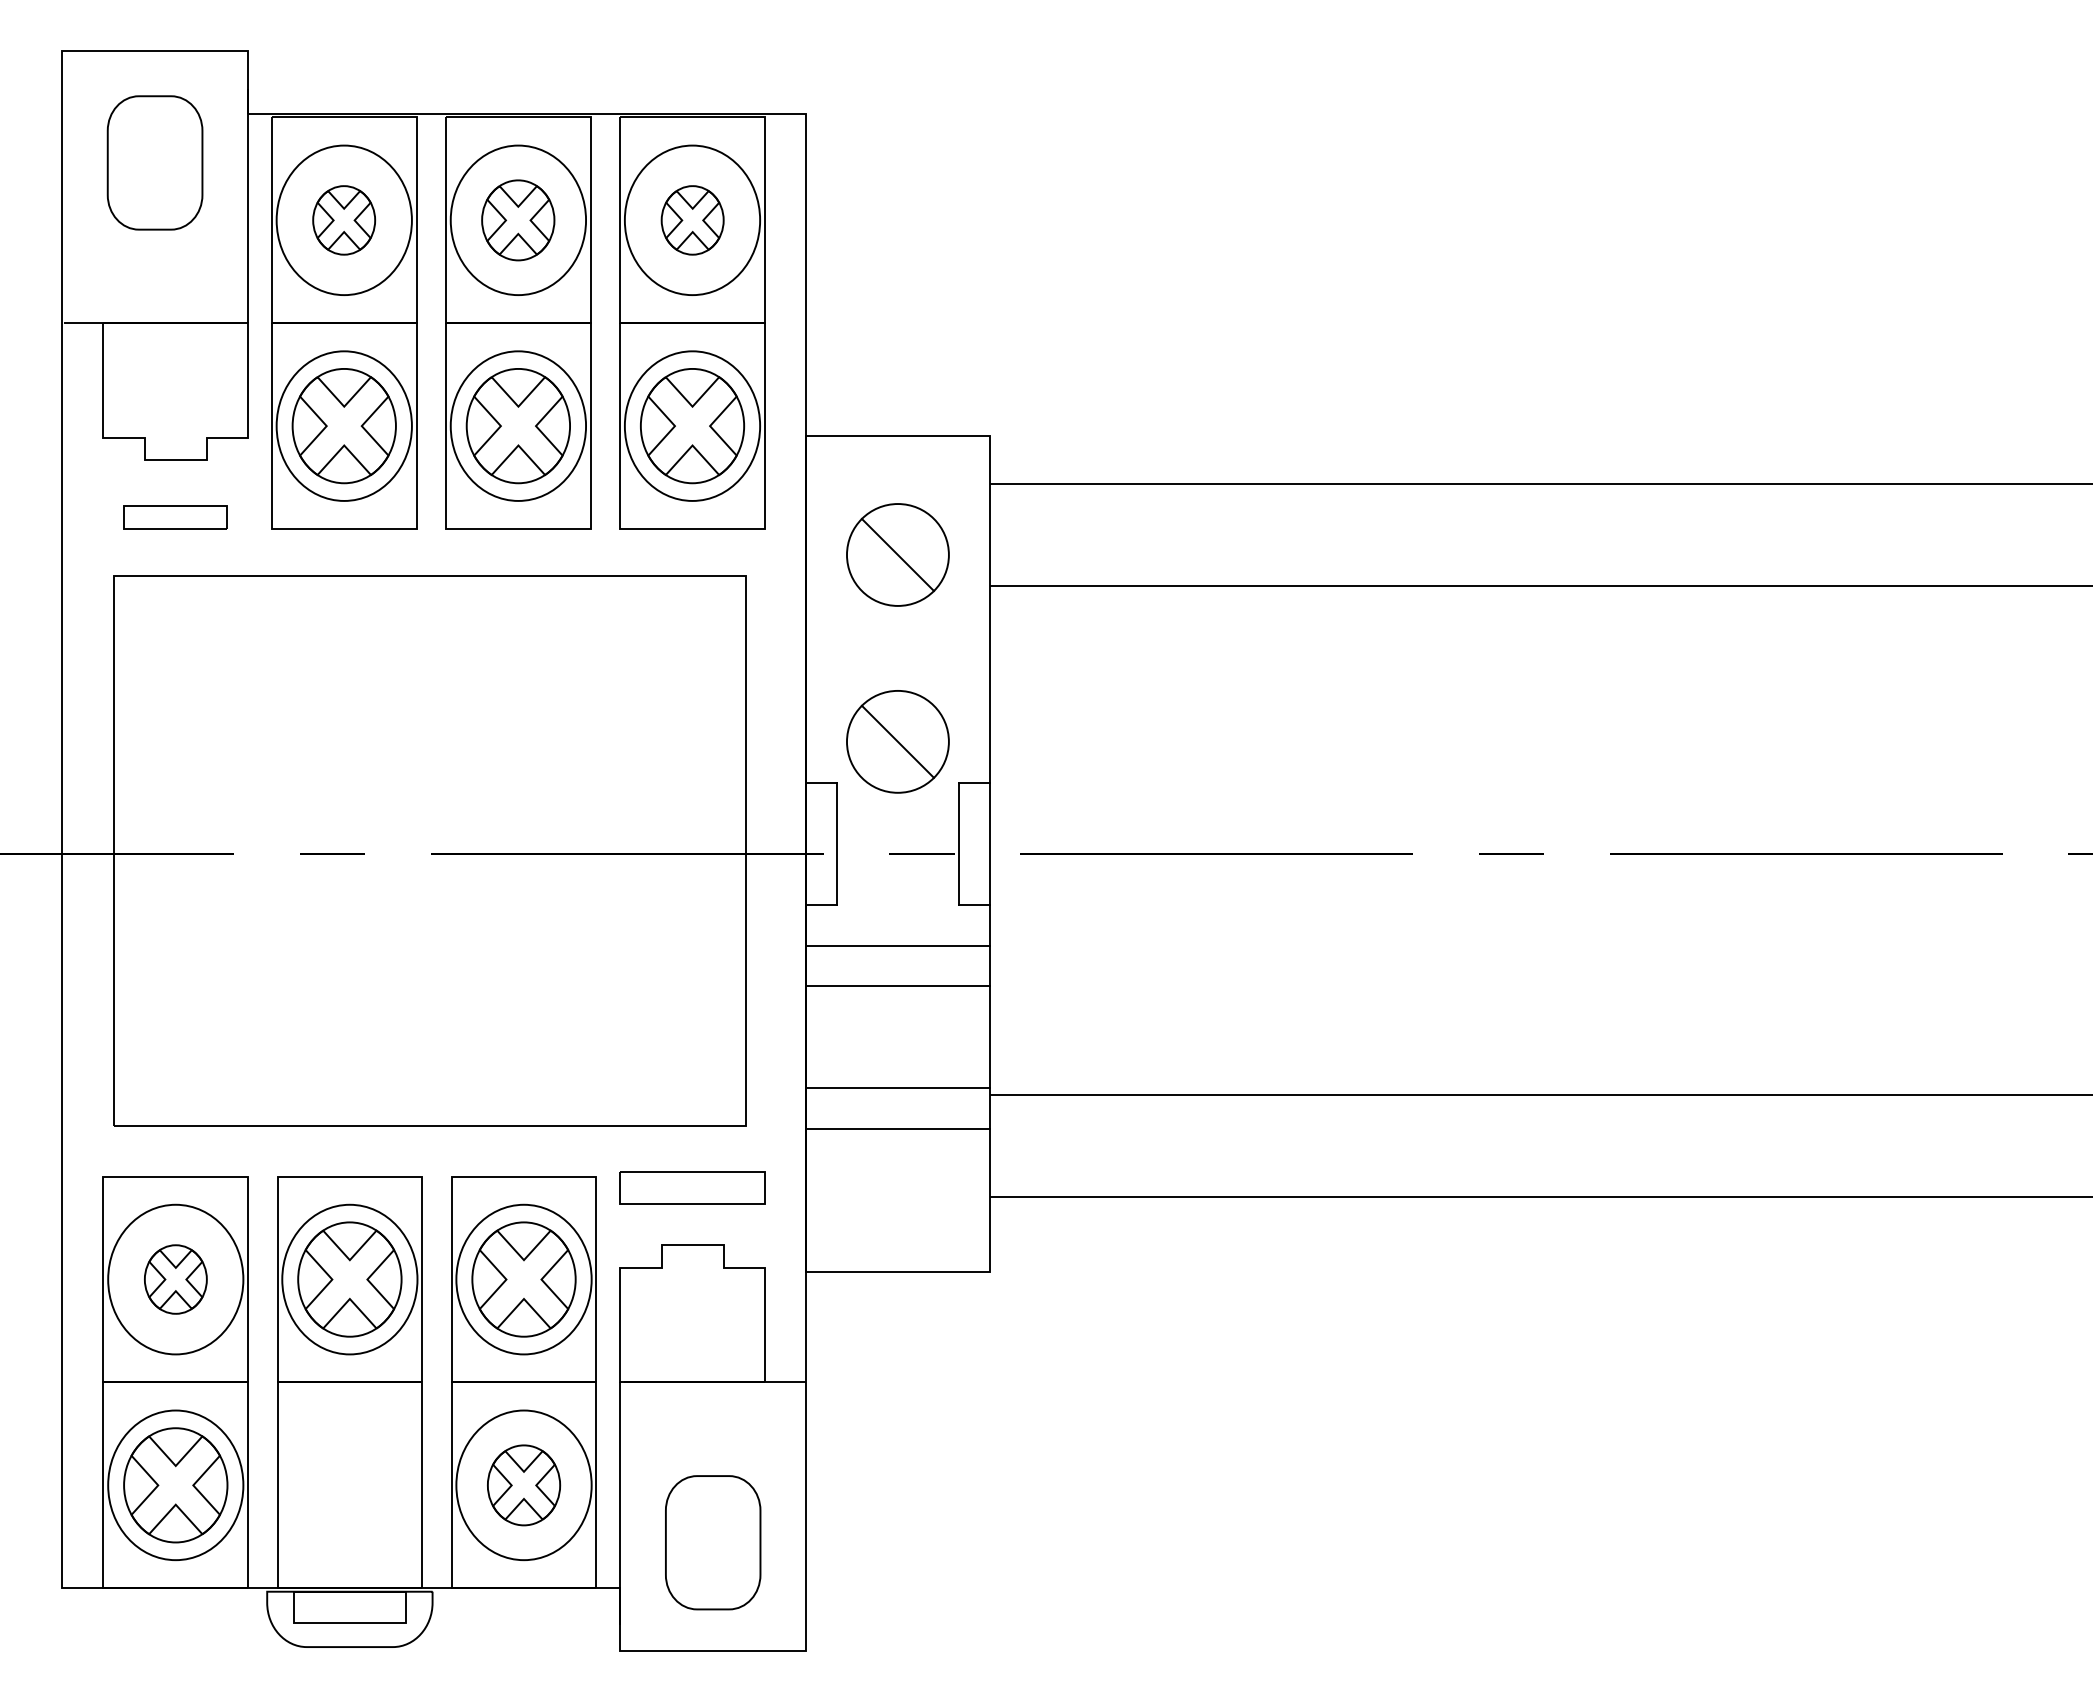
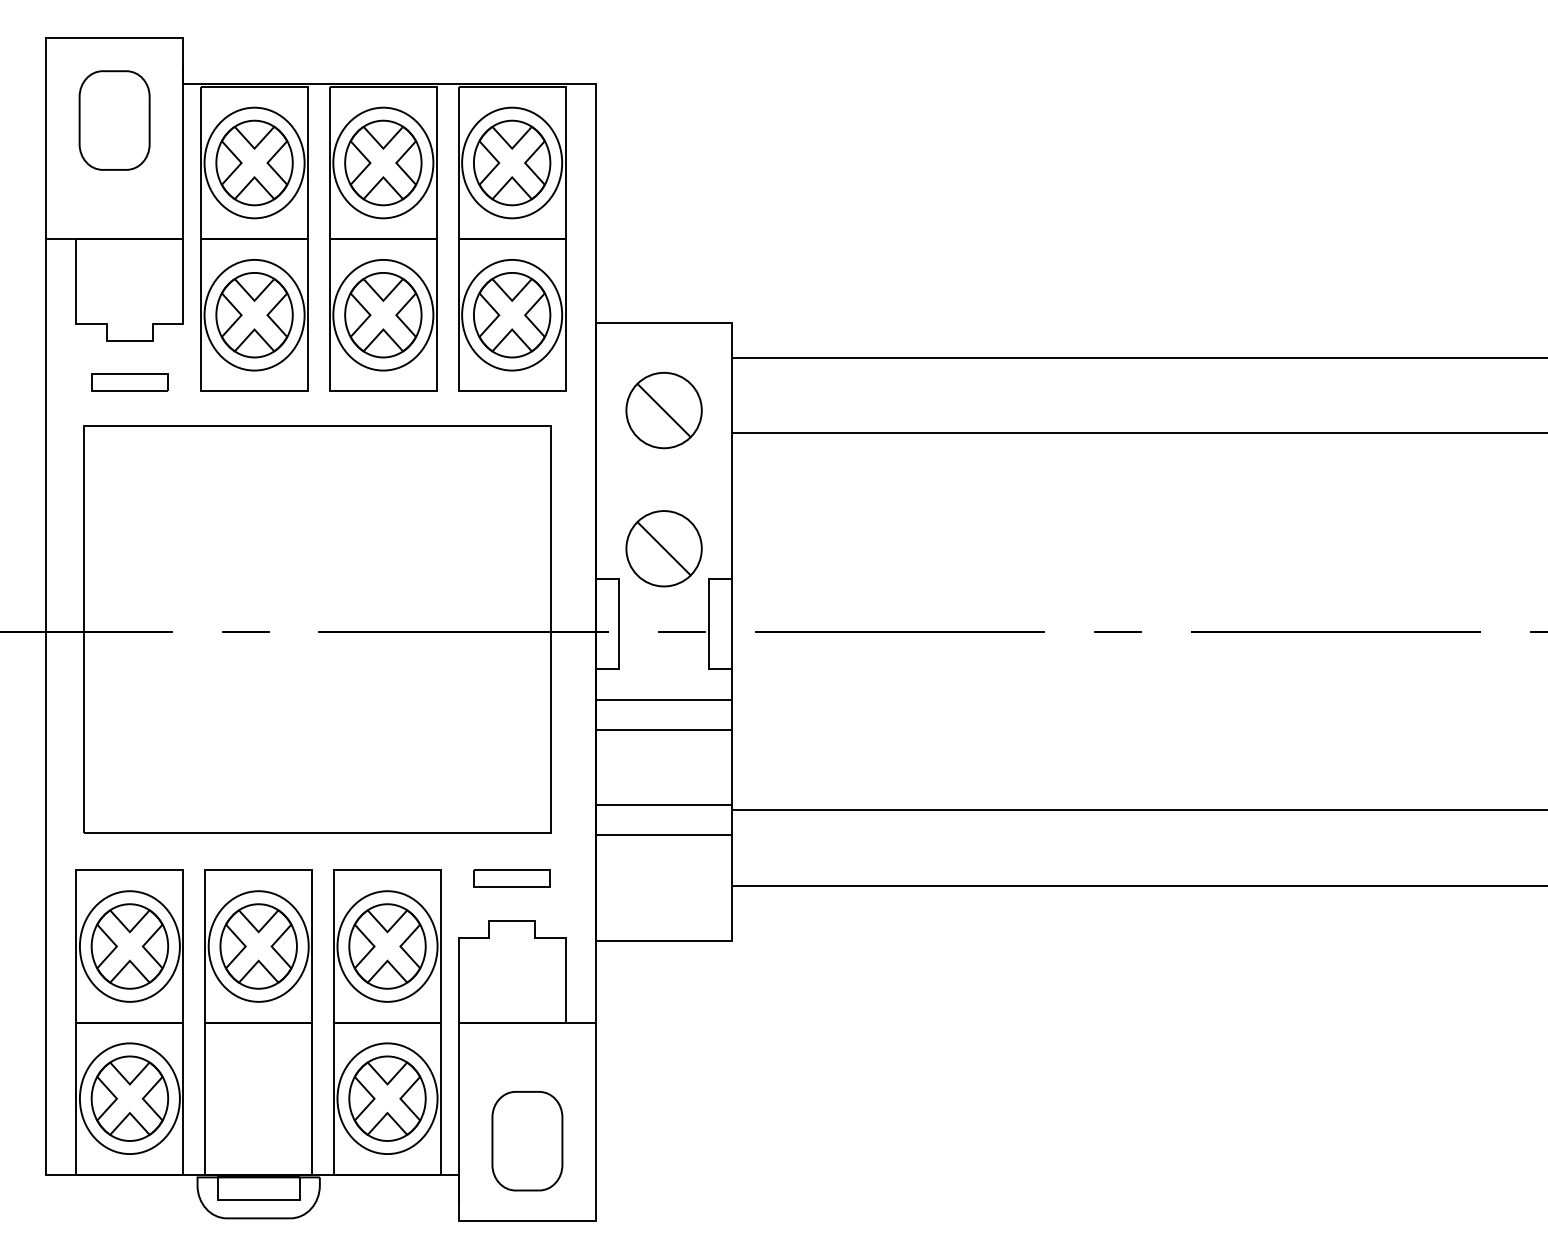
part: (343, 220) -> (253, 163), size x1.67
part: (517, 220) -> (382, 163), size x1.43
part: (692, 220) -> (512, 163), size x1.67
part: (692, 1188) -> (512, 879), size x0.71
part: (175, 1279) -> (129, 946), size x1.67
part: (523, 1485) -> (387, 1098), size x1.43

